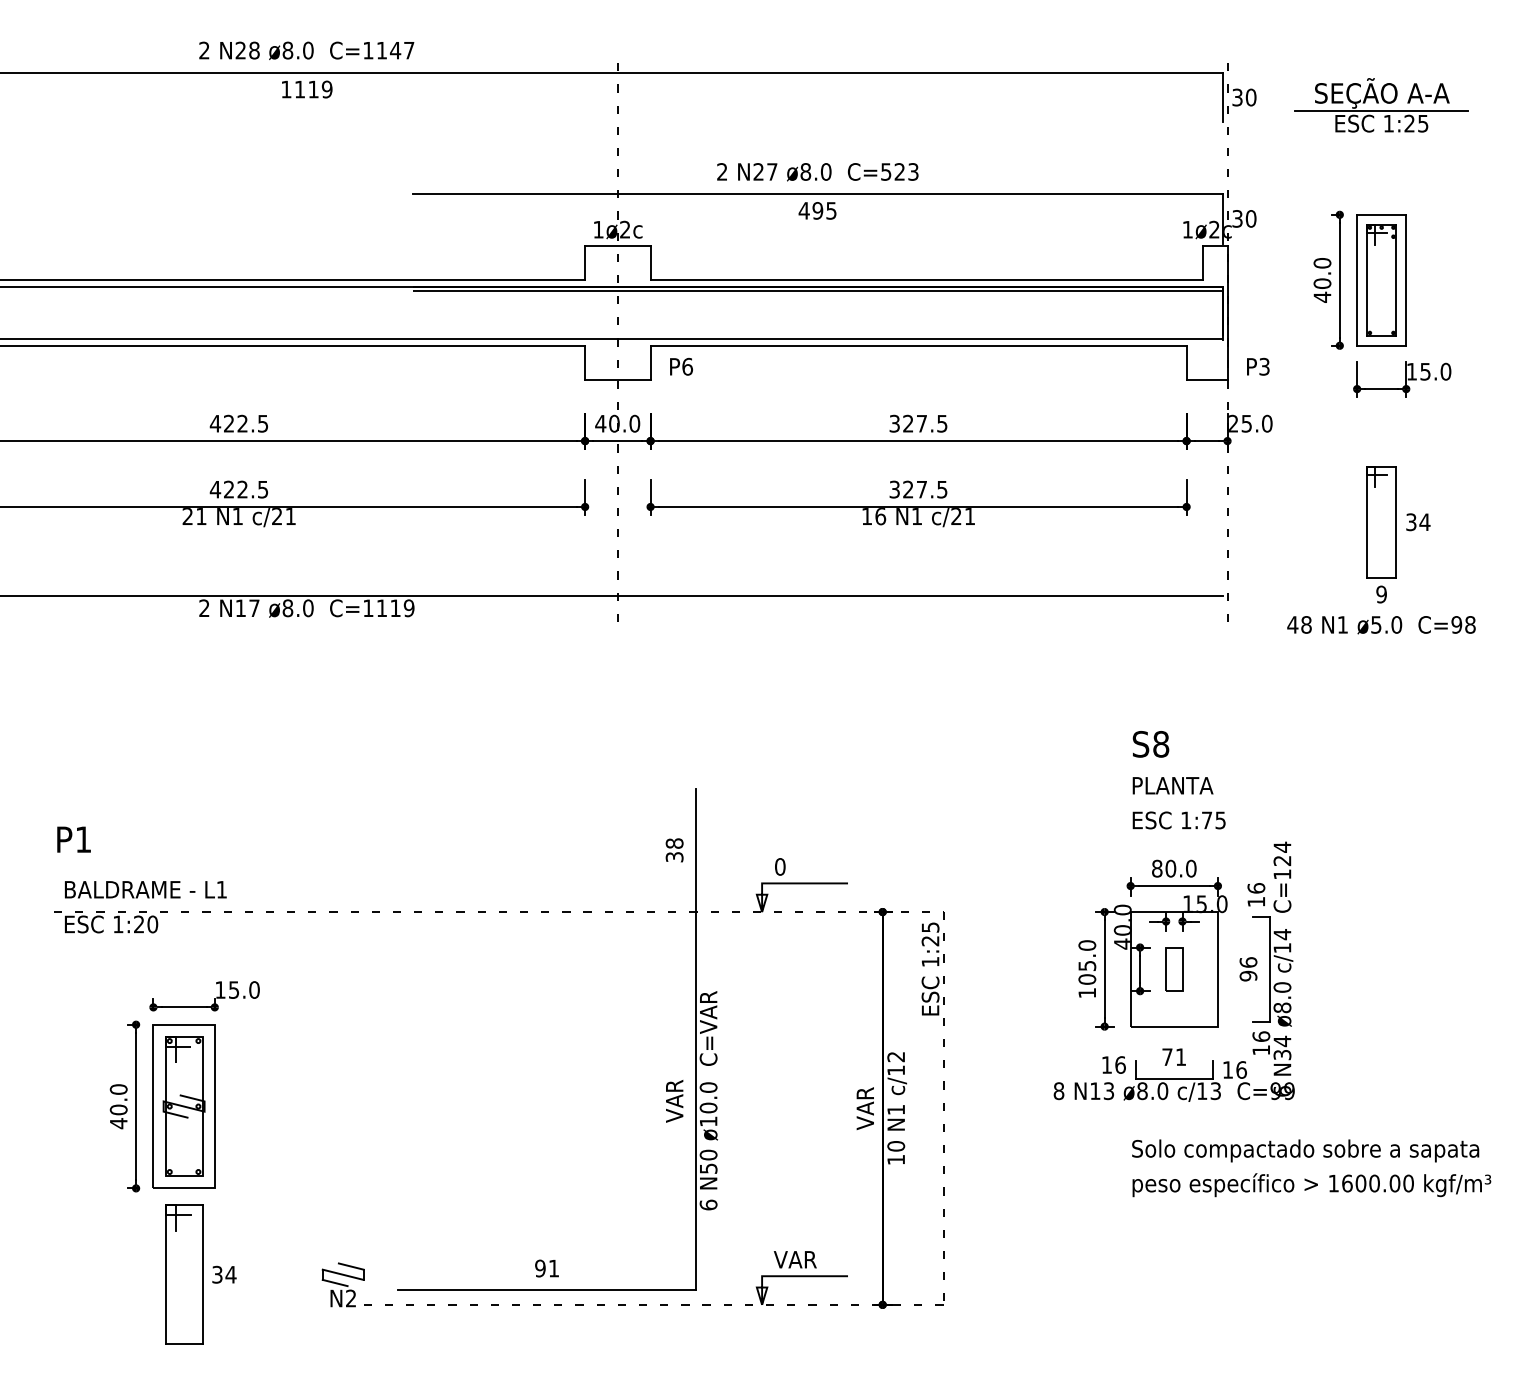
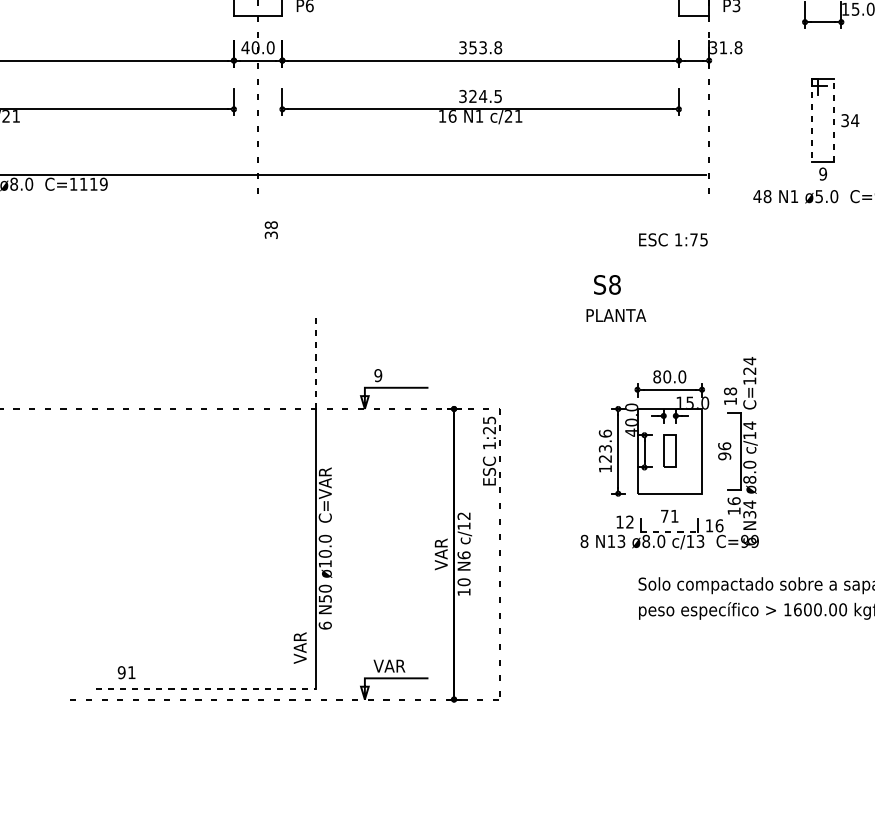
text: (925, 423) -> (485, 47), 327.5 -> 353.8
text: (1250, 423) -> (726, 47), 25.0 -> 31.8
text: (921, 489) -> (482, 96), 327.5 -> 324.5
line: (1366, 522) -> (811, 120), solid -> dashed
line: (1396, 522) -> (834, 120), solid -> dashed
text: (1150, 744) -> (607, 285), moved
text: (1172, 785) -> (615, 315), moved
text: (1178, 820) -> (672, 239), moved
text: (674, 850) -> (271, 230), moved
line: (696, 850) -> (316, 363), solid -> dashed
text: (780, 866) -> (378, 375), 0 -> 9
text: (1256, 888) -> (730, 391), 16 -> 18
text: (1087, 962) -> (605, 446), 105.0 -> 123.6
text: (1120, 1064) -> (629, 521), 16 -> 12
line: (1174, 1078) -> (669, 532), solid -> dashed
text: (674, 1101) -> (300, 648), moved
text: (896, 1109) -> (464, 555), N1 -> N6
text: (546, 1268) -> (126, 672), moved
part: (342, 1284) -> (54, 684), removed
line: (547, 1290) -> (206, 688), solid -> dashed

